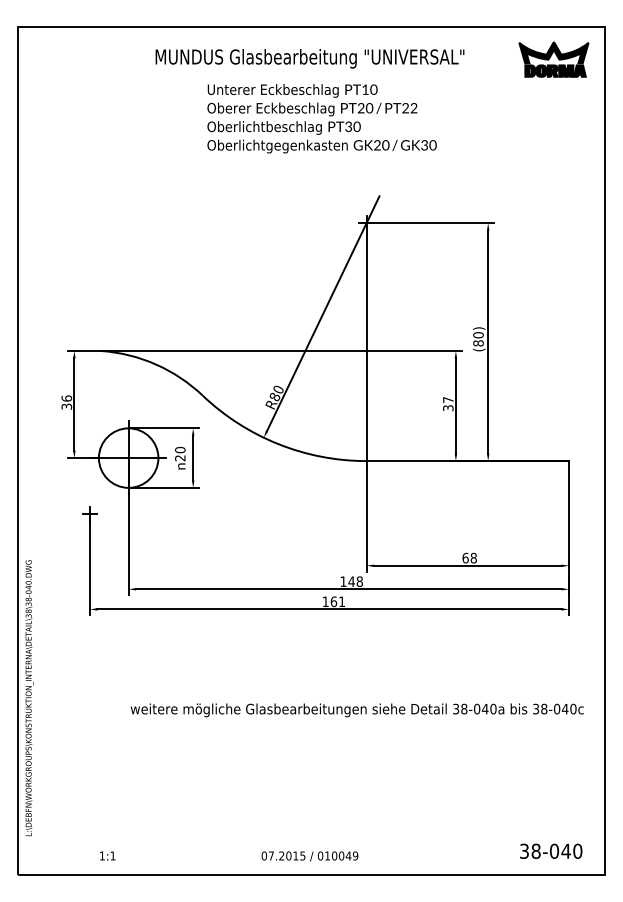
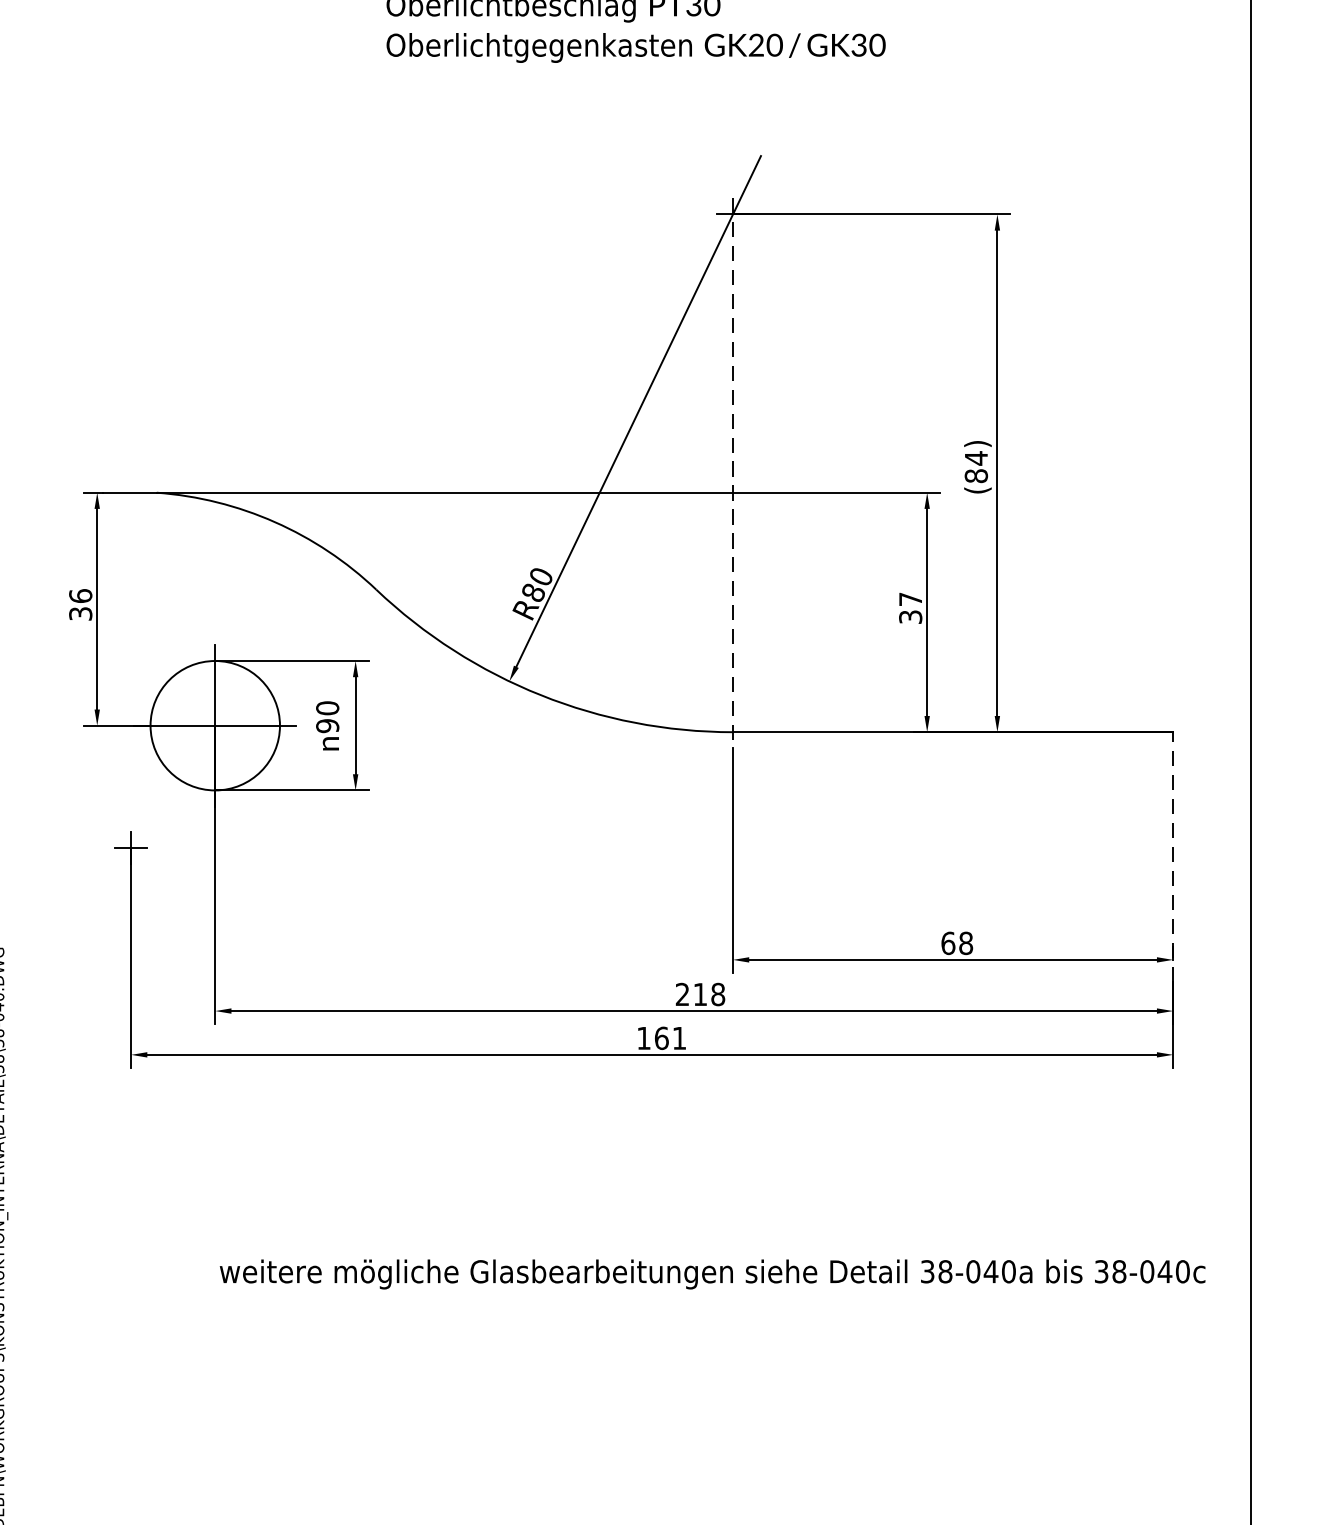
text: (478, 334) -> (976, 456), 80 -> 84
line: (366, 342) -> (732, 474), solid -> dashed
text: (180, 458) -> (328, 726), 20 -> 90
line: (568, 517) -> (1172, 854), solid -> dashed
text: (347, 581) -> (691, 994), 148 -> 218

